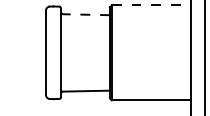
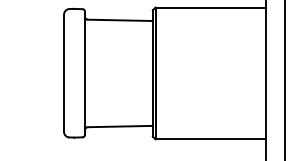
line: (151, 5) -> (210, 7), dashed -> solid
line: (85, 14) -> (118, 20), dashed -> solid

